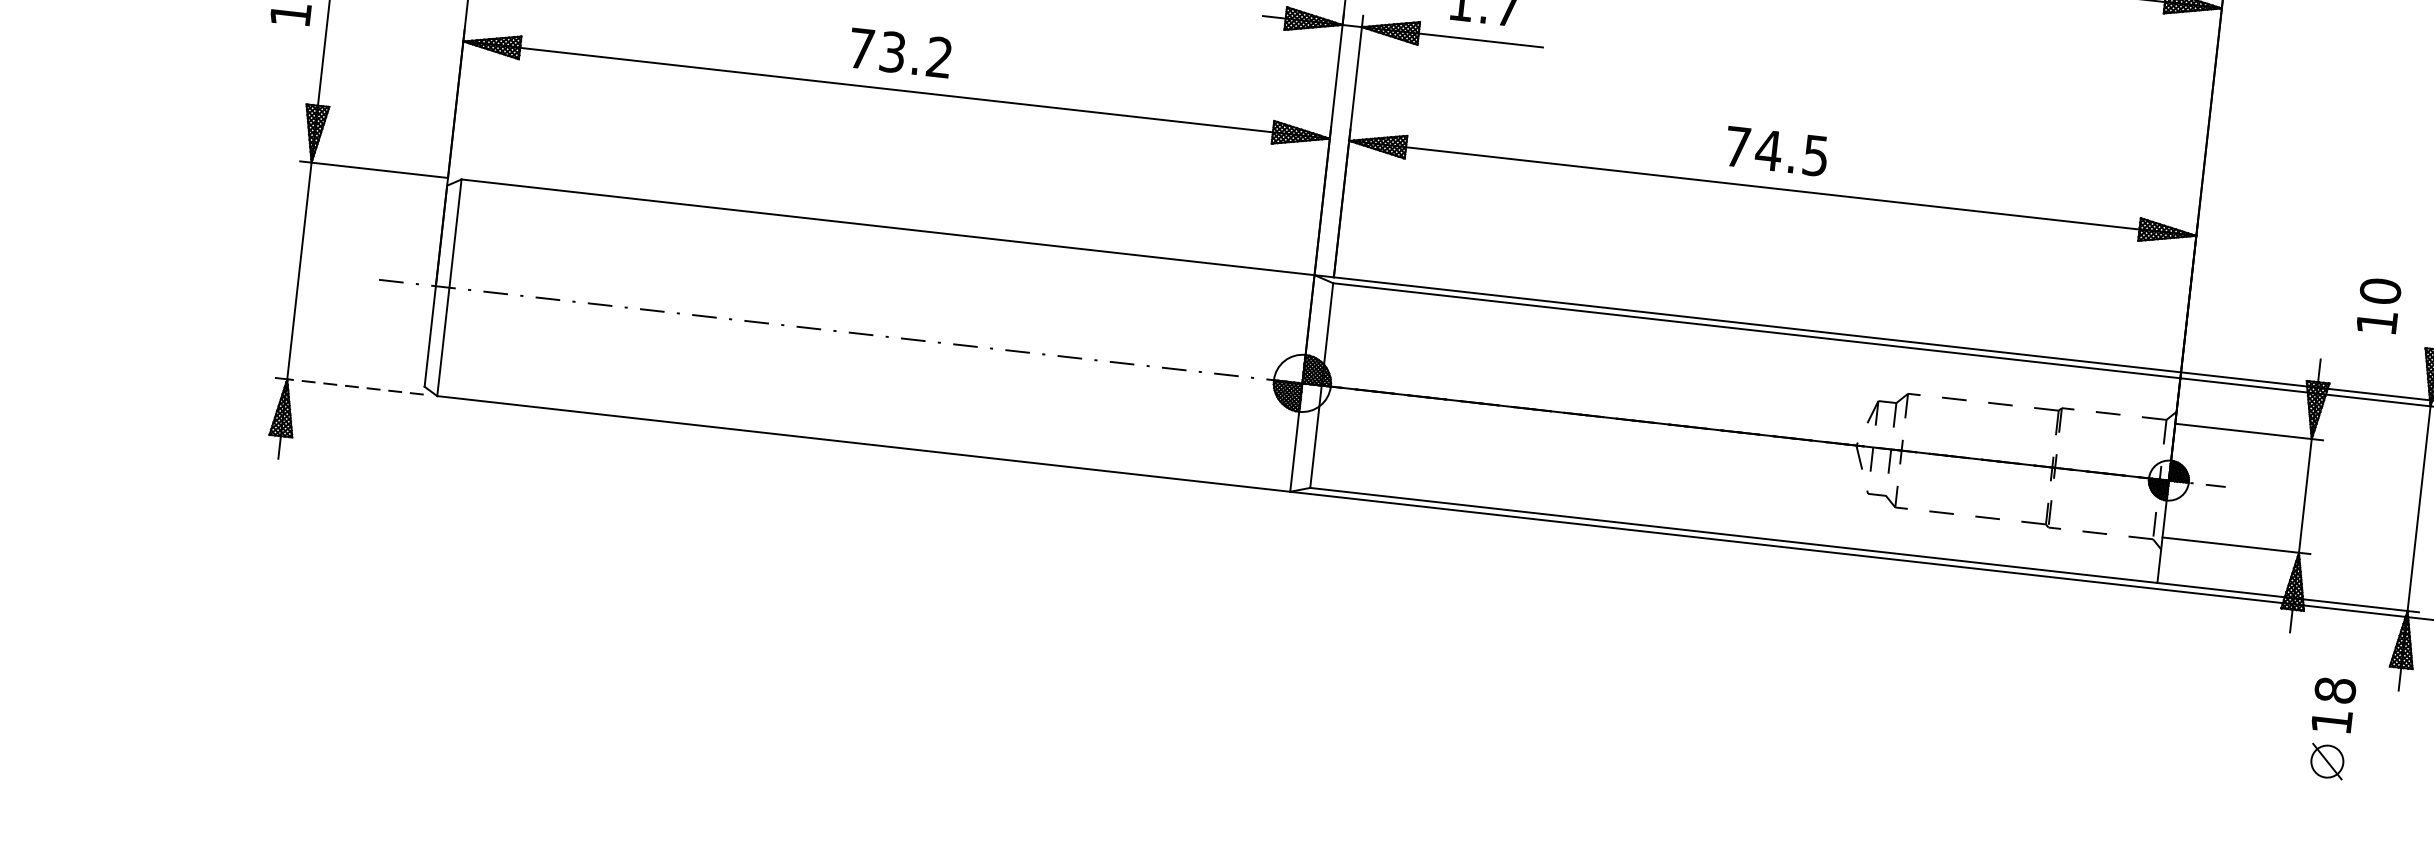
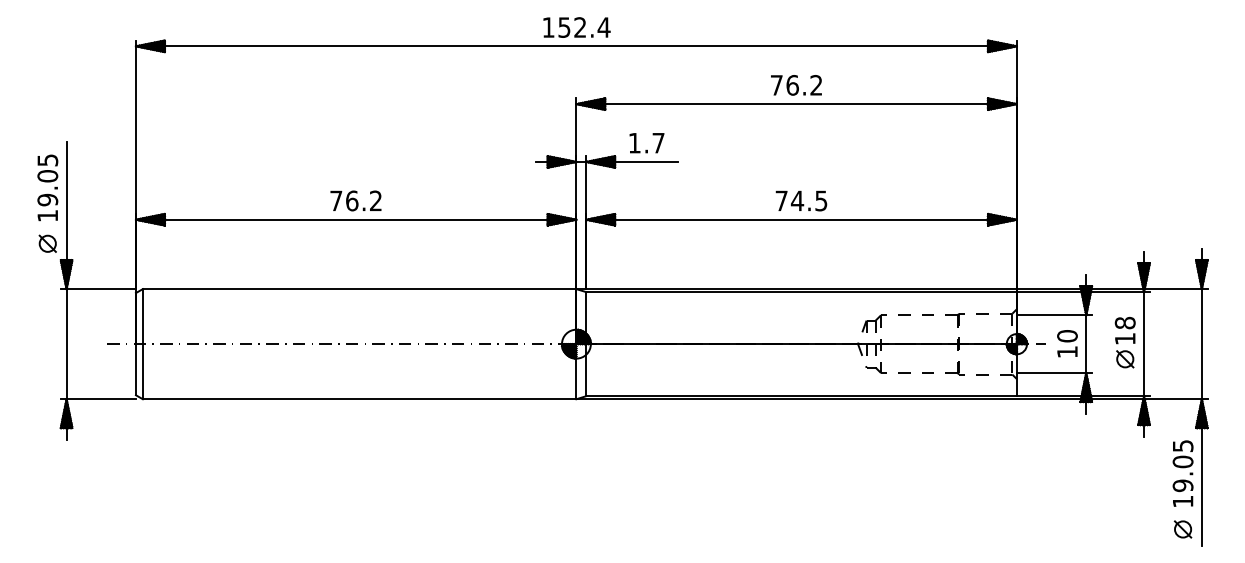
text: (893, 51) -> (352, 200), 73.2 -> 76.2
part: (284, 68) -> (47, 243), added
text: (2378, 305) -> (1067, 343), moved
line: (355, 387) -> (101, 399), dashed -> solid
part: (2329, 728) -> (1124, 342), moved

